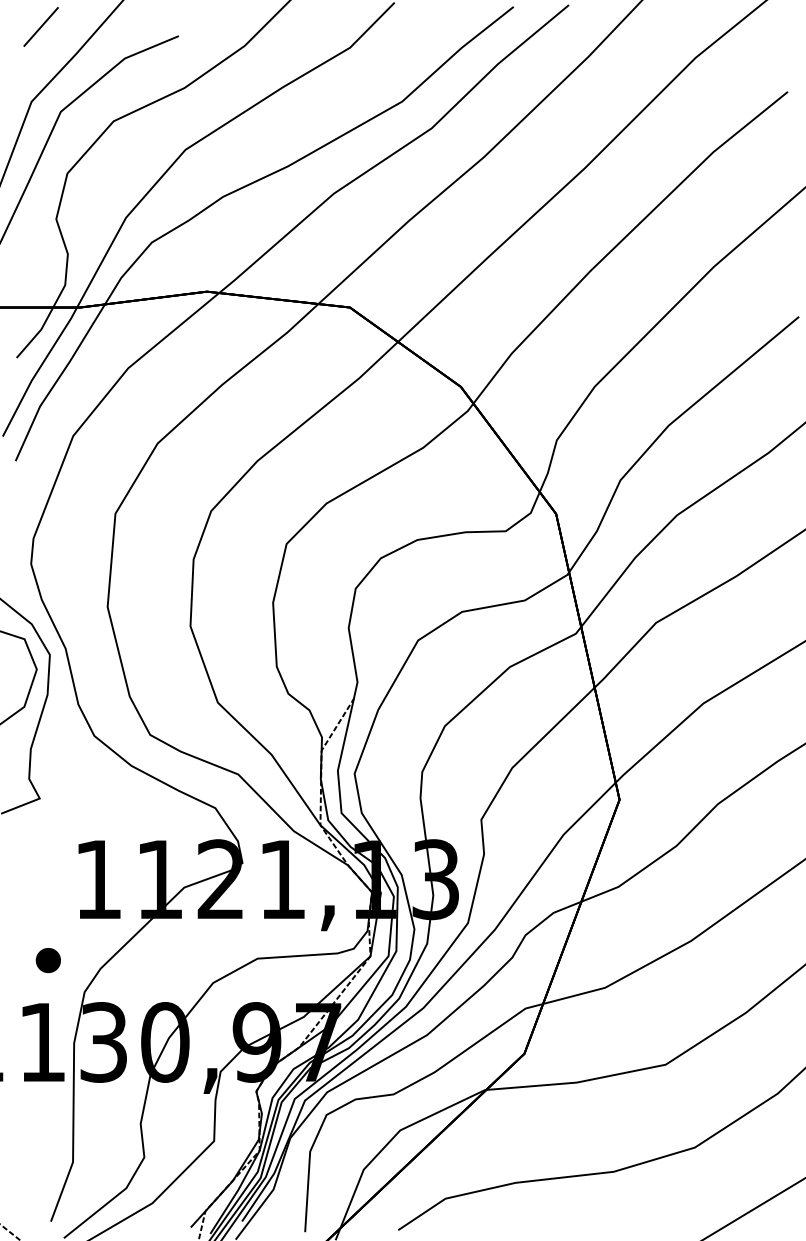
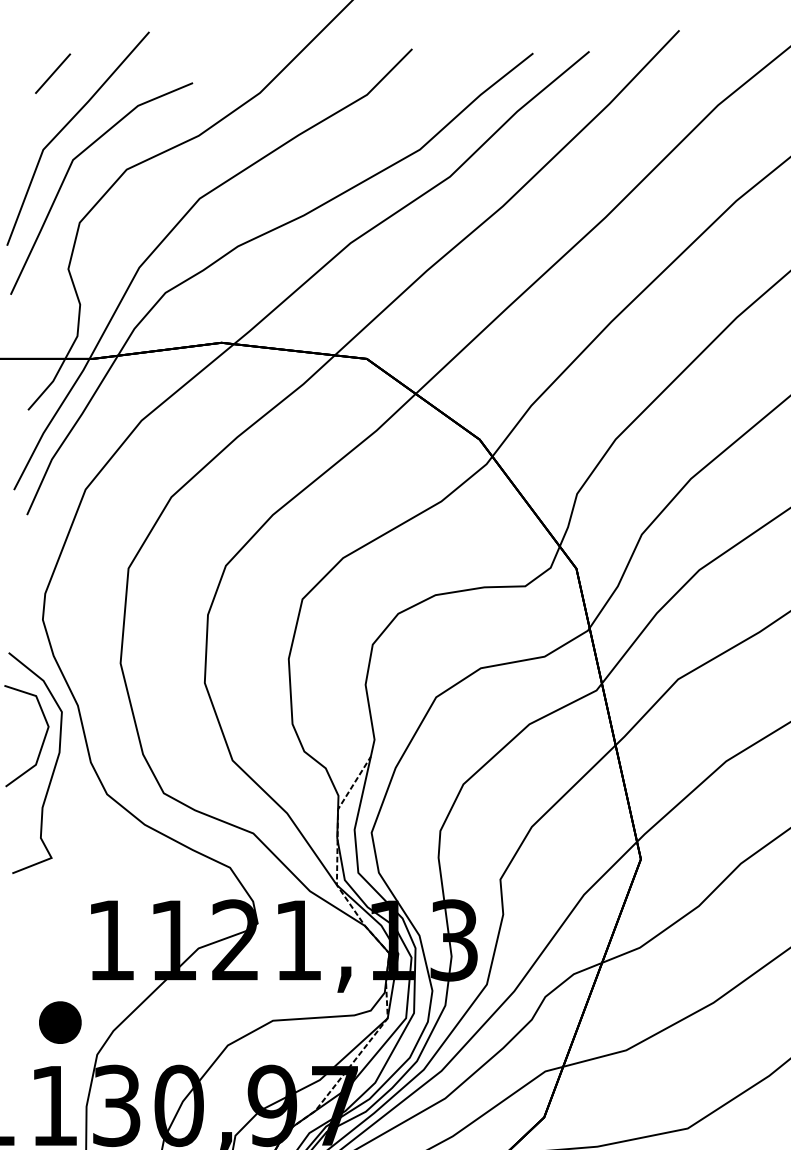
part: (48, 960) -> (60, 1022), size x1.67

